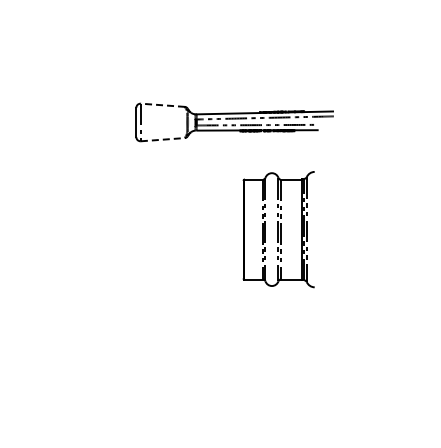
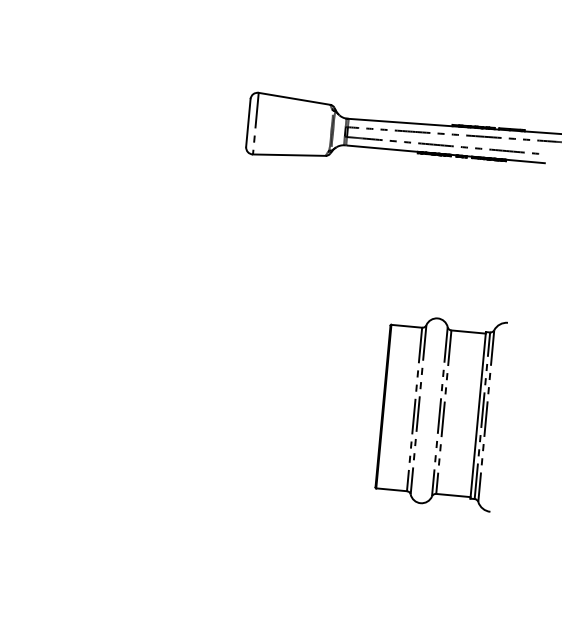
line: (162, 105) -> (293, 99), dashed -> solid
line: (163, 139) -> (290, 154), dashed -> solid
part: (278, 229) -> (439, 411), moved

